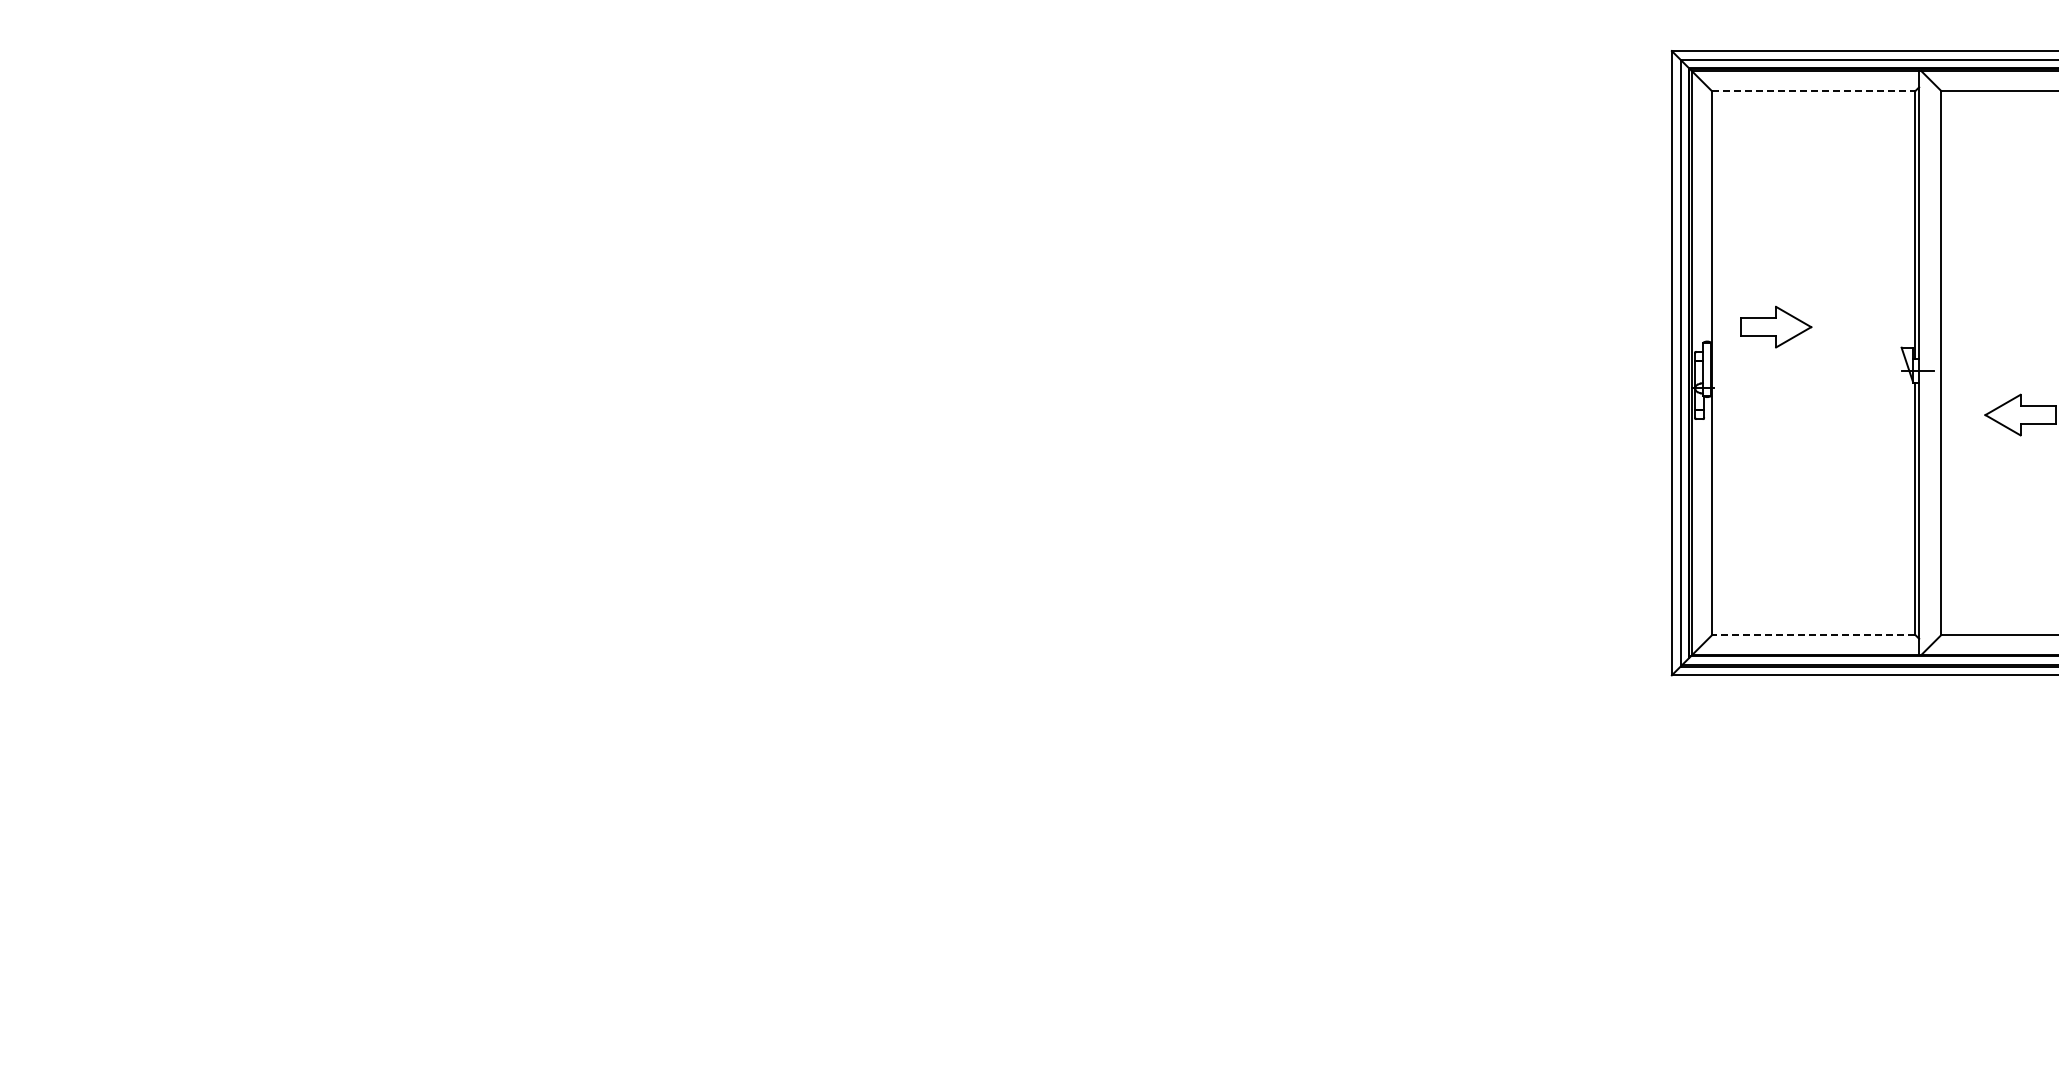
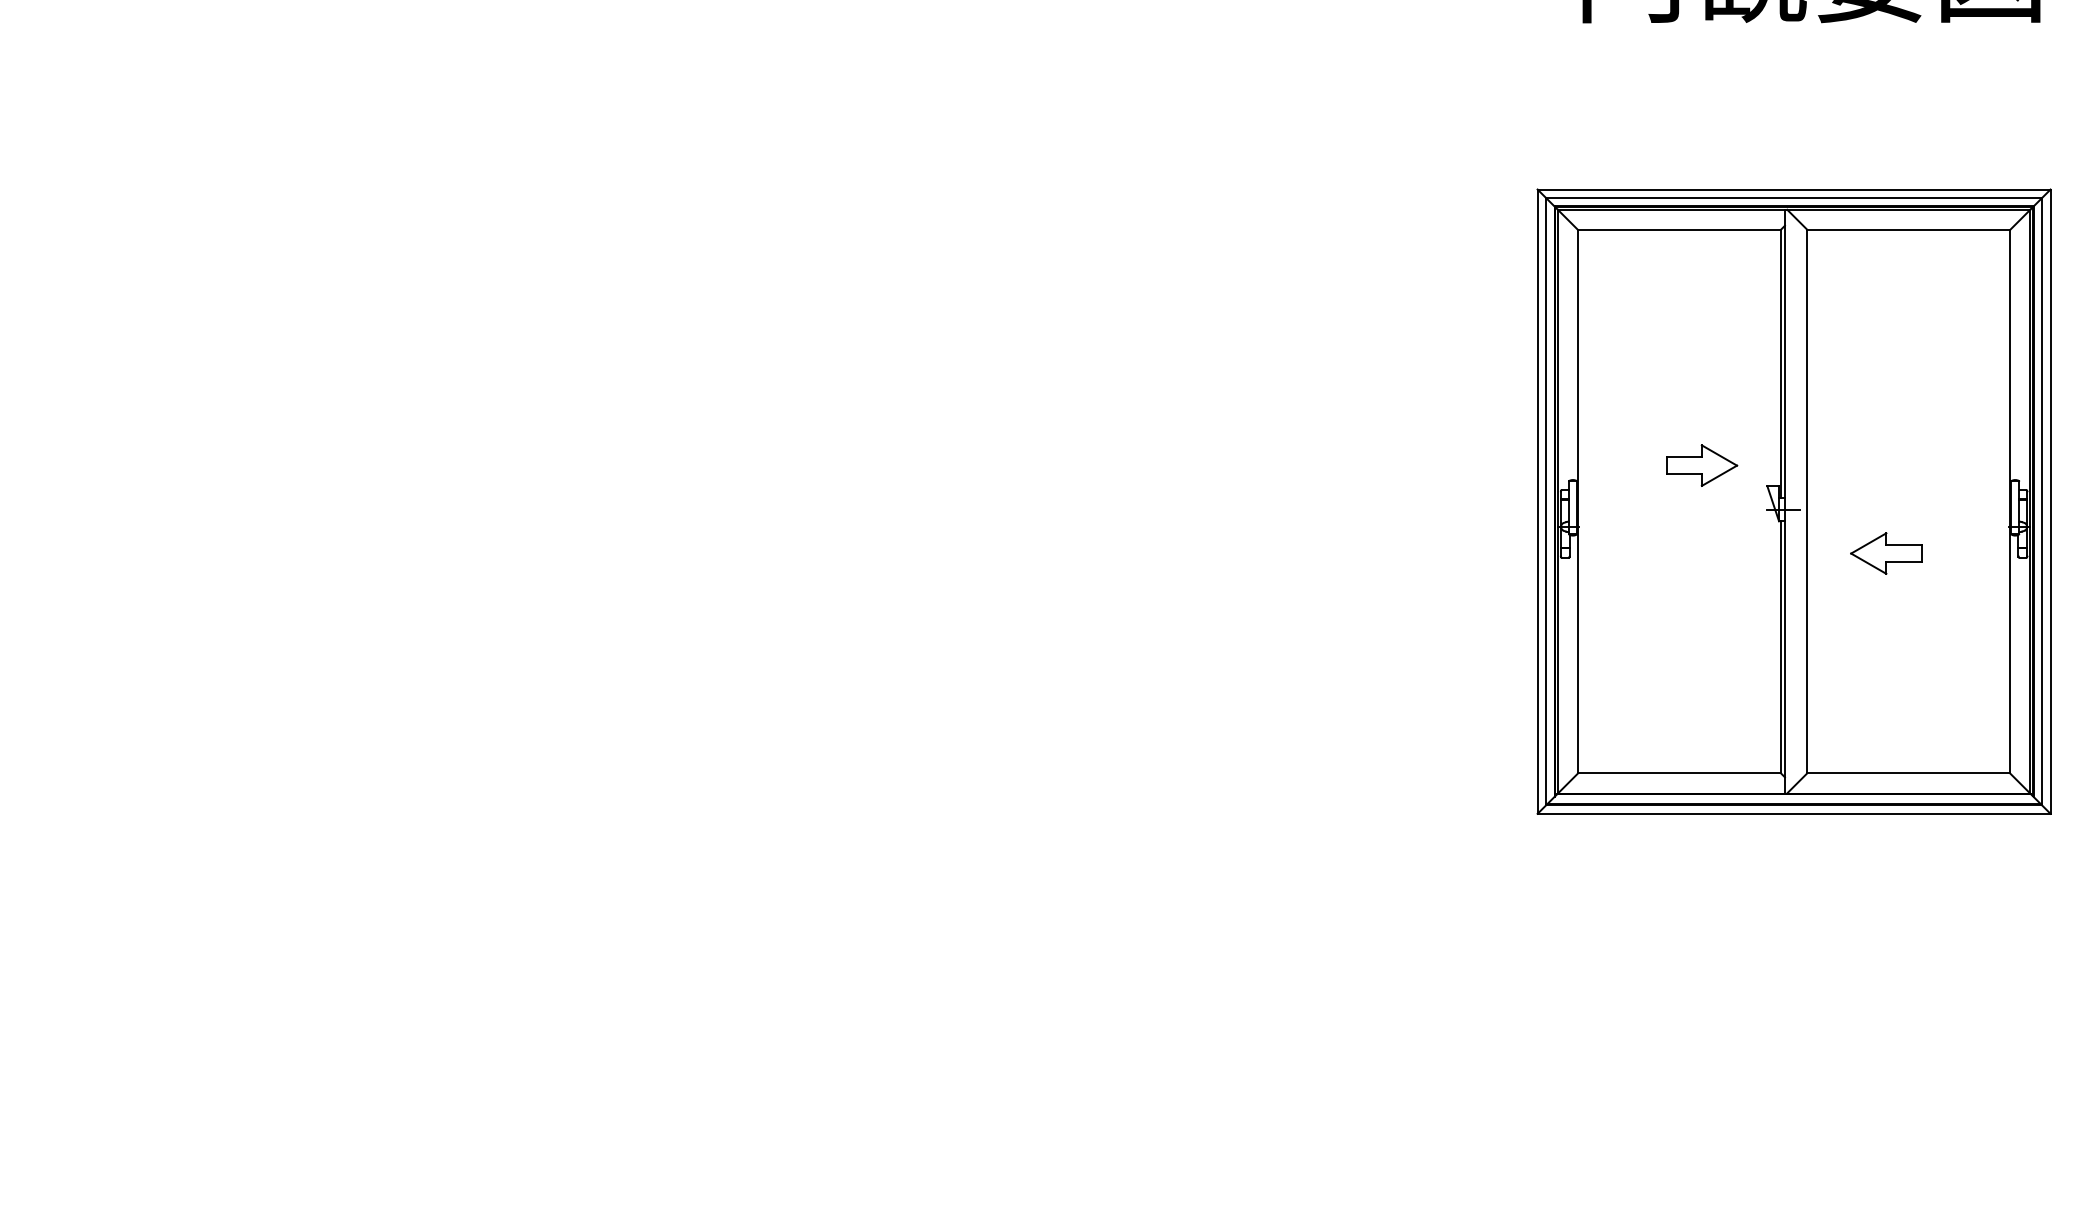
line: (1813, 91) -> (1679, 229), dashed -> solid
part: (1776, 327) -> (1702, 465), moved
line: (1813, 635) -> (1679, 773), dashed -> solid

